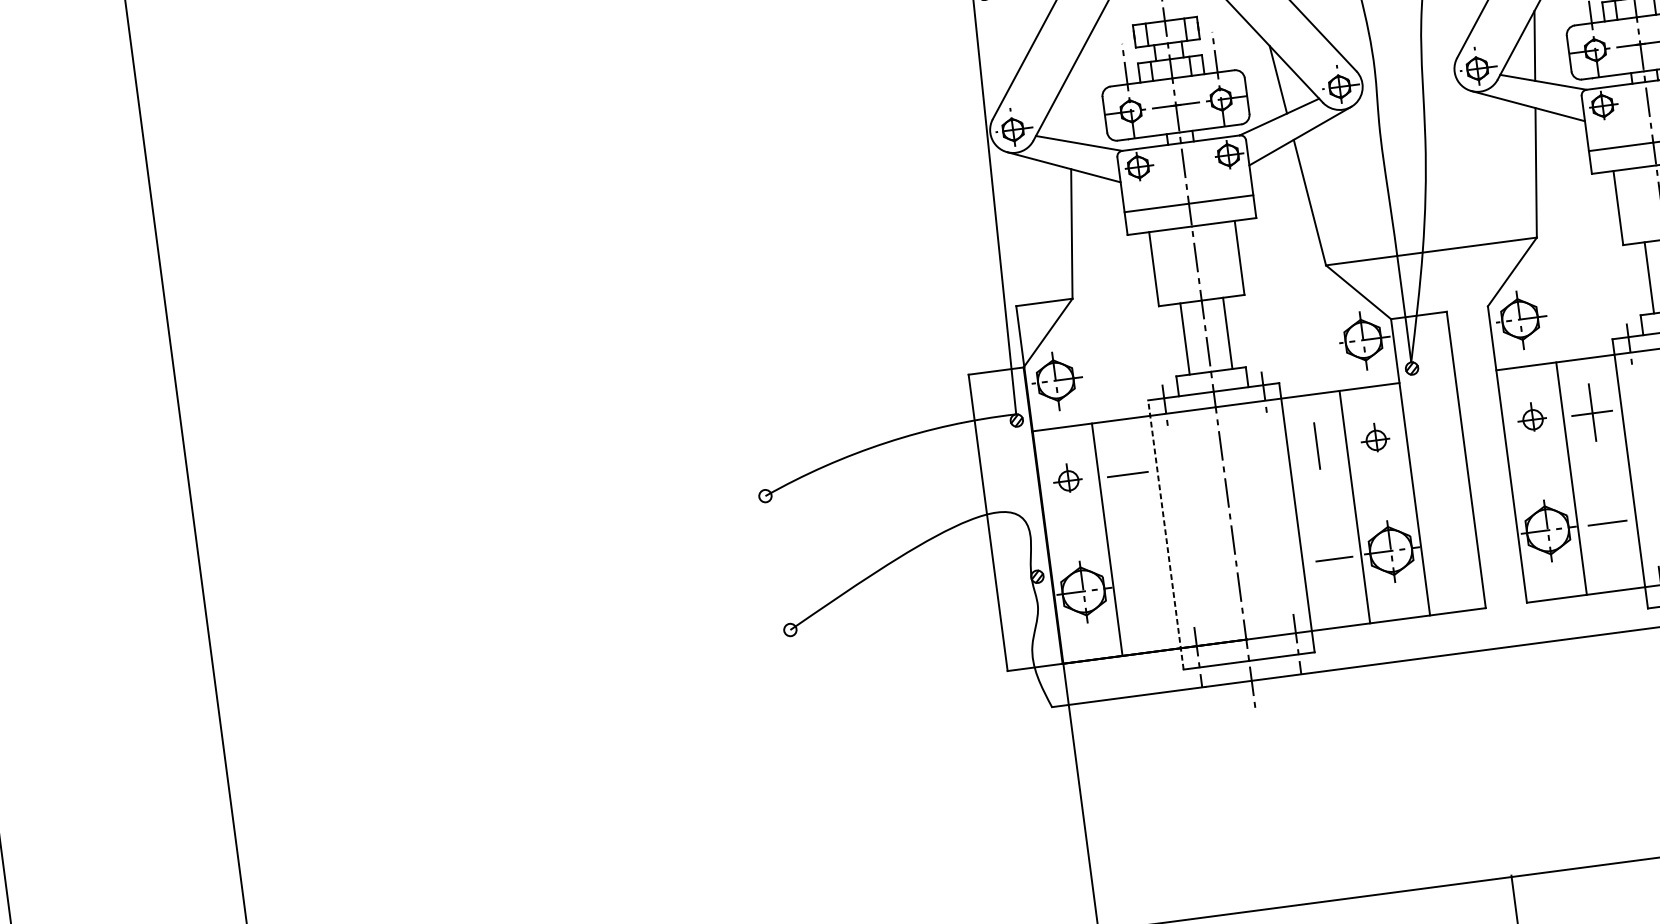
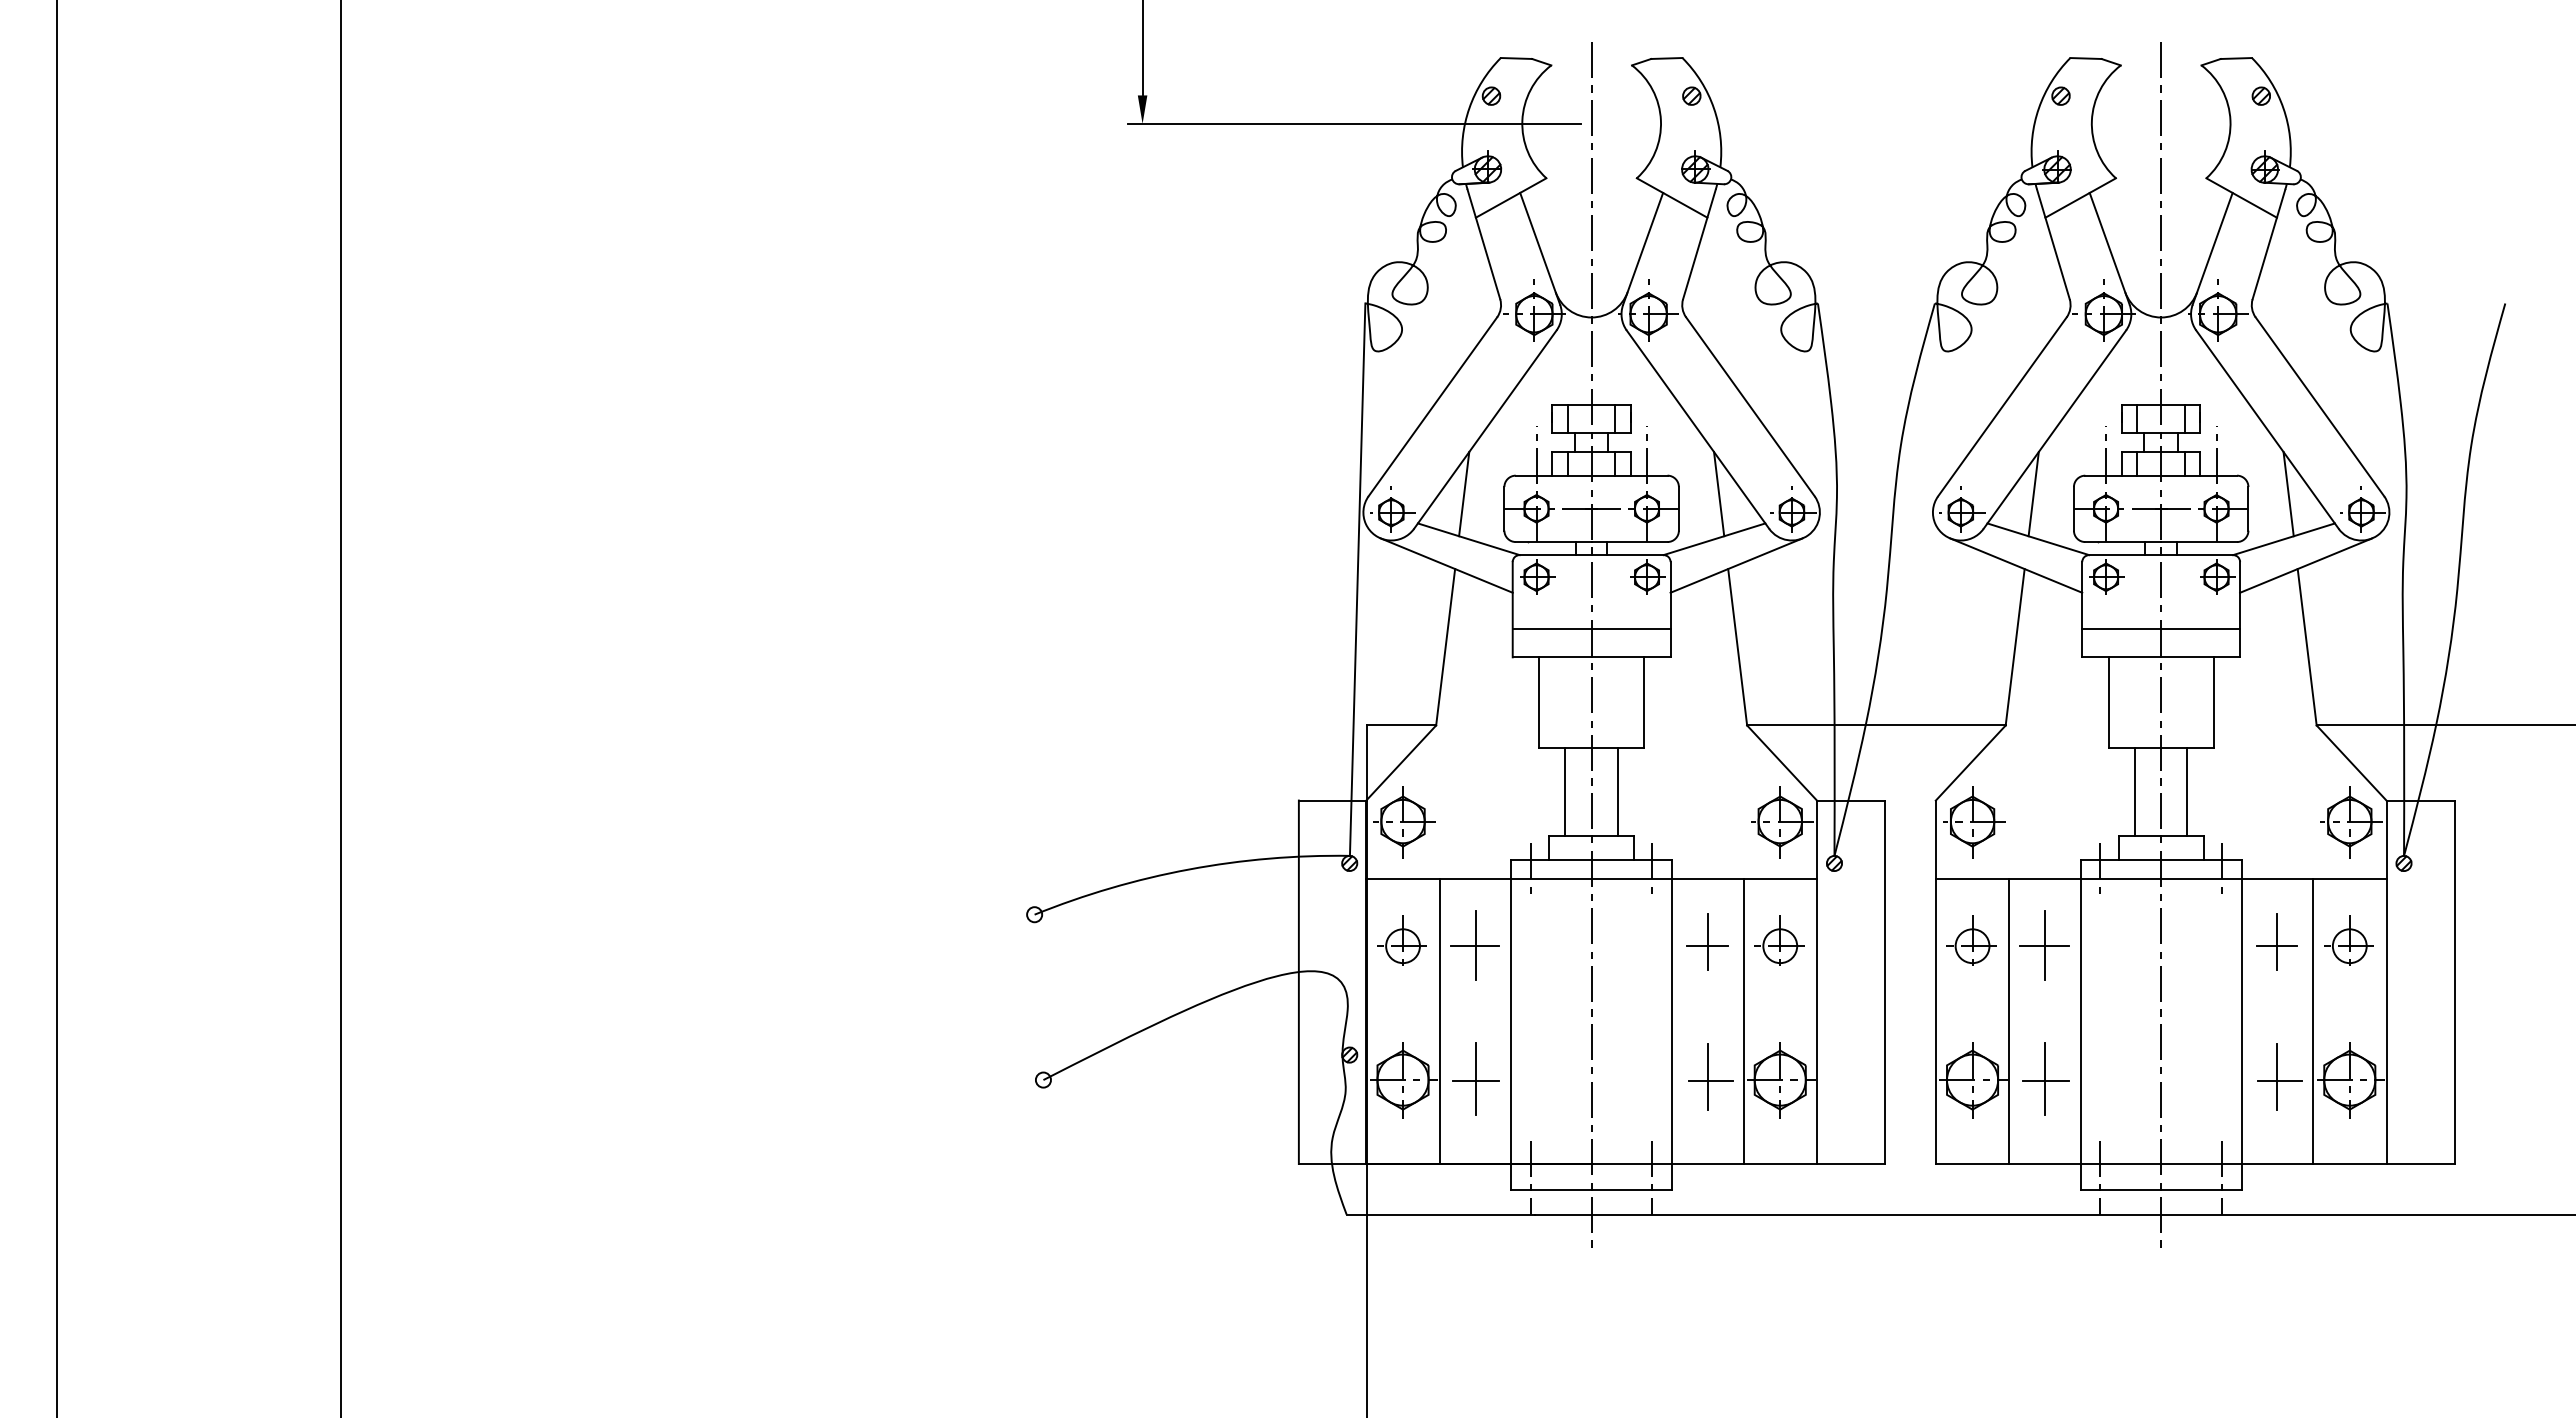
line: (1070, 106) -> (1464, 493), added
part: (1532, 416) -> (1971, 940), size x1.43
part: (1375, 437) -> (1779, 940), size x1.43
line: (1317, 449) -> (1707, 946), added
line: (1128, 473) -> (1475, 945), added
part: (1067, 477) -> (1401, 940), size x1.43
line: (1607, 521) -> (2045, 1078), added
line: (1166, 534) -> (1511, 1024), dashed -> solid
line: (1331, 556) -> (1707, 1077), added
part: (1142, 582) -> (1475, 1078), added

